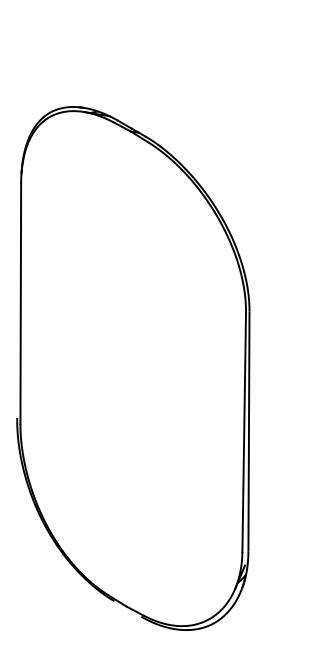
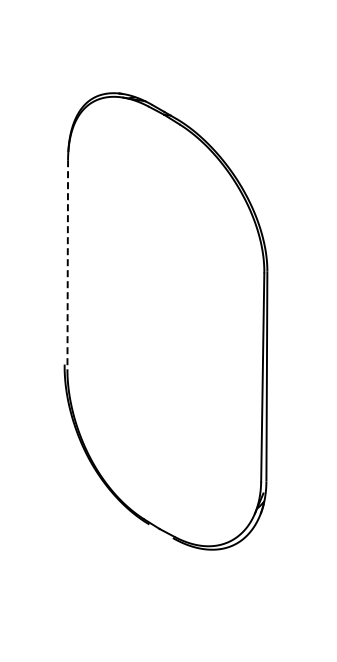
line: (20, 303) -> (67, 264), solid -> dashed

